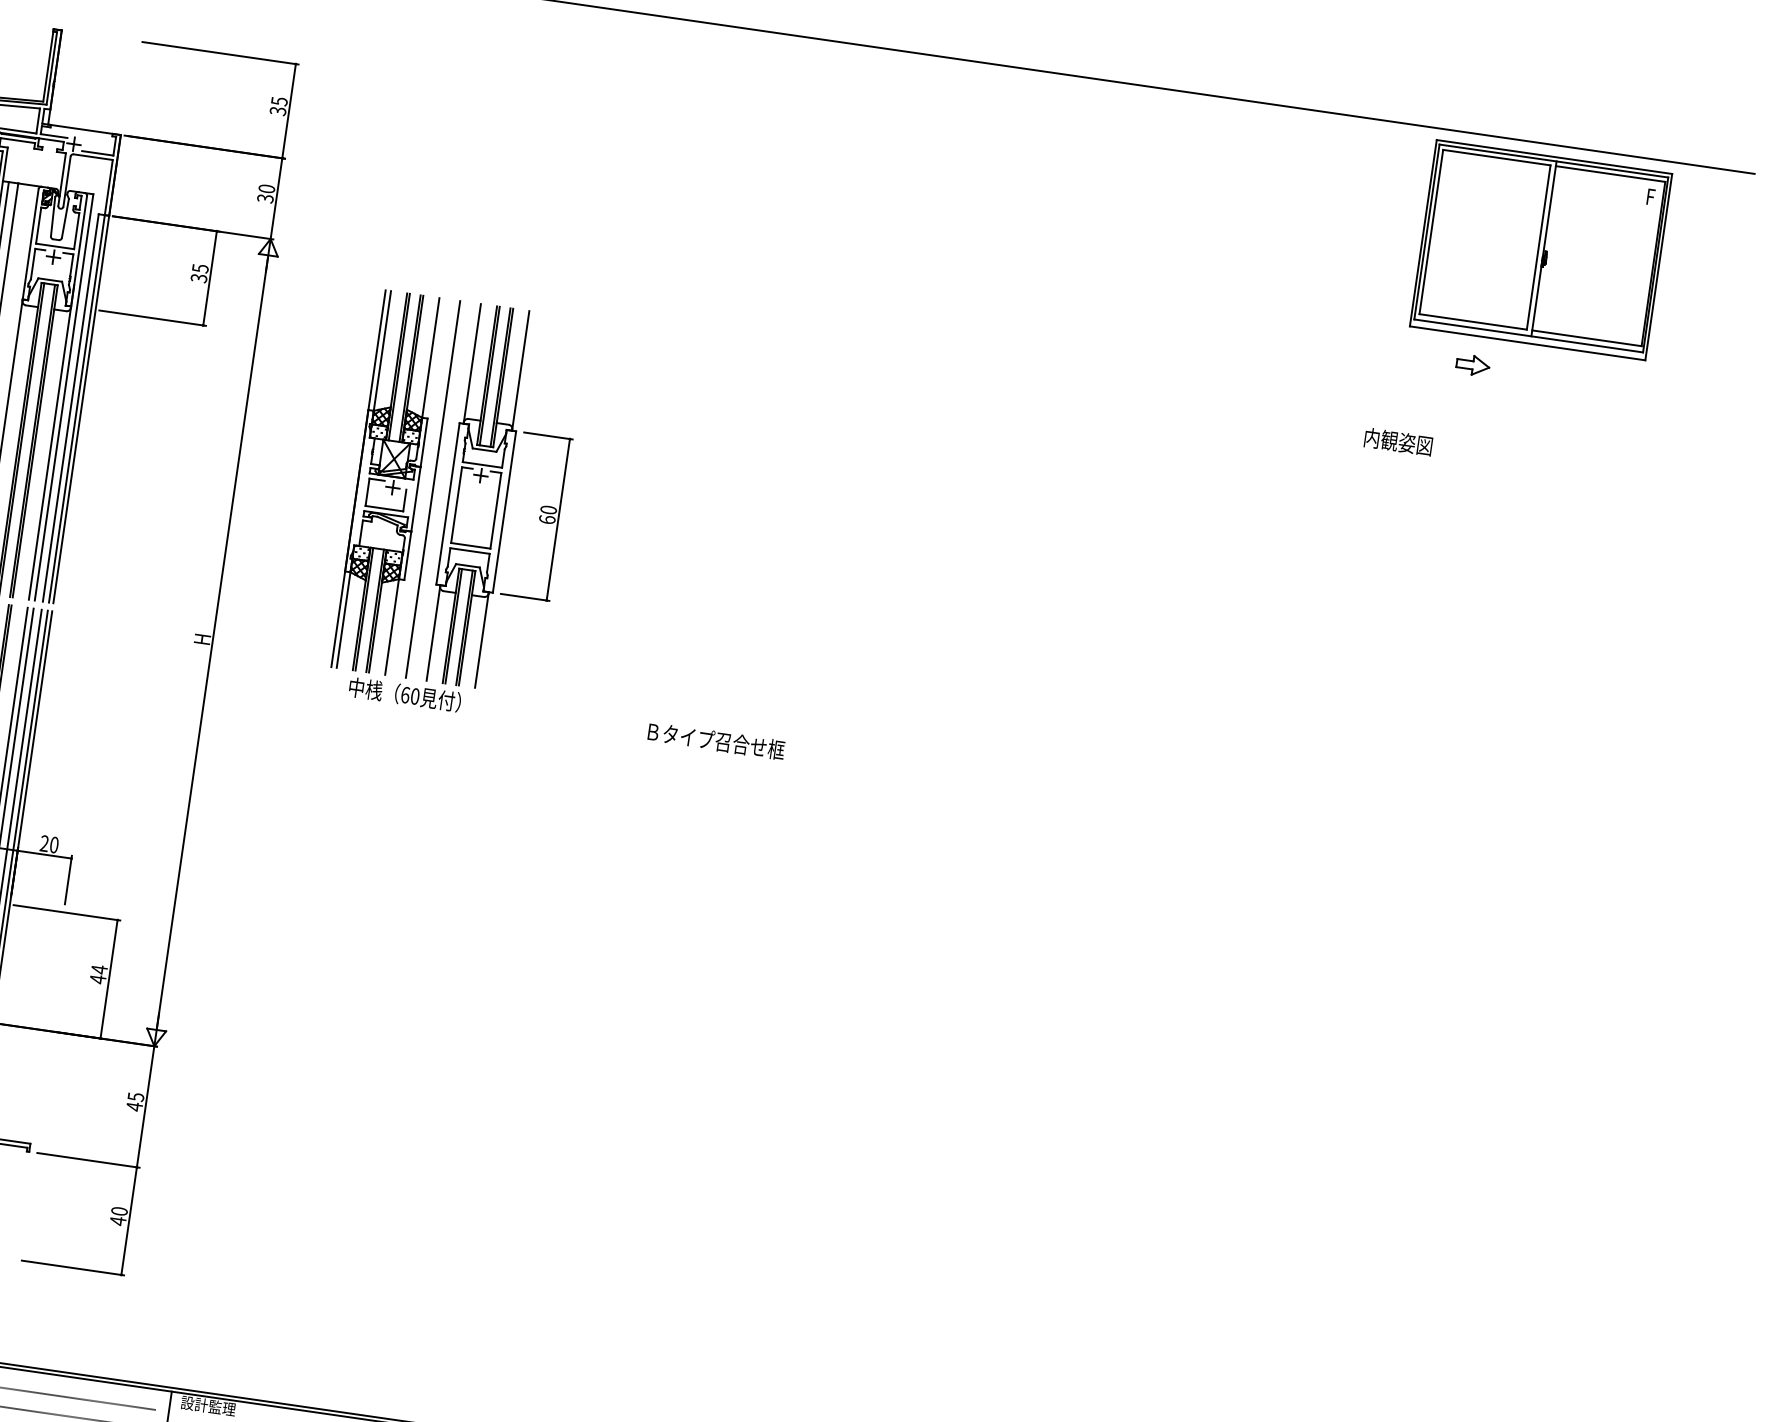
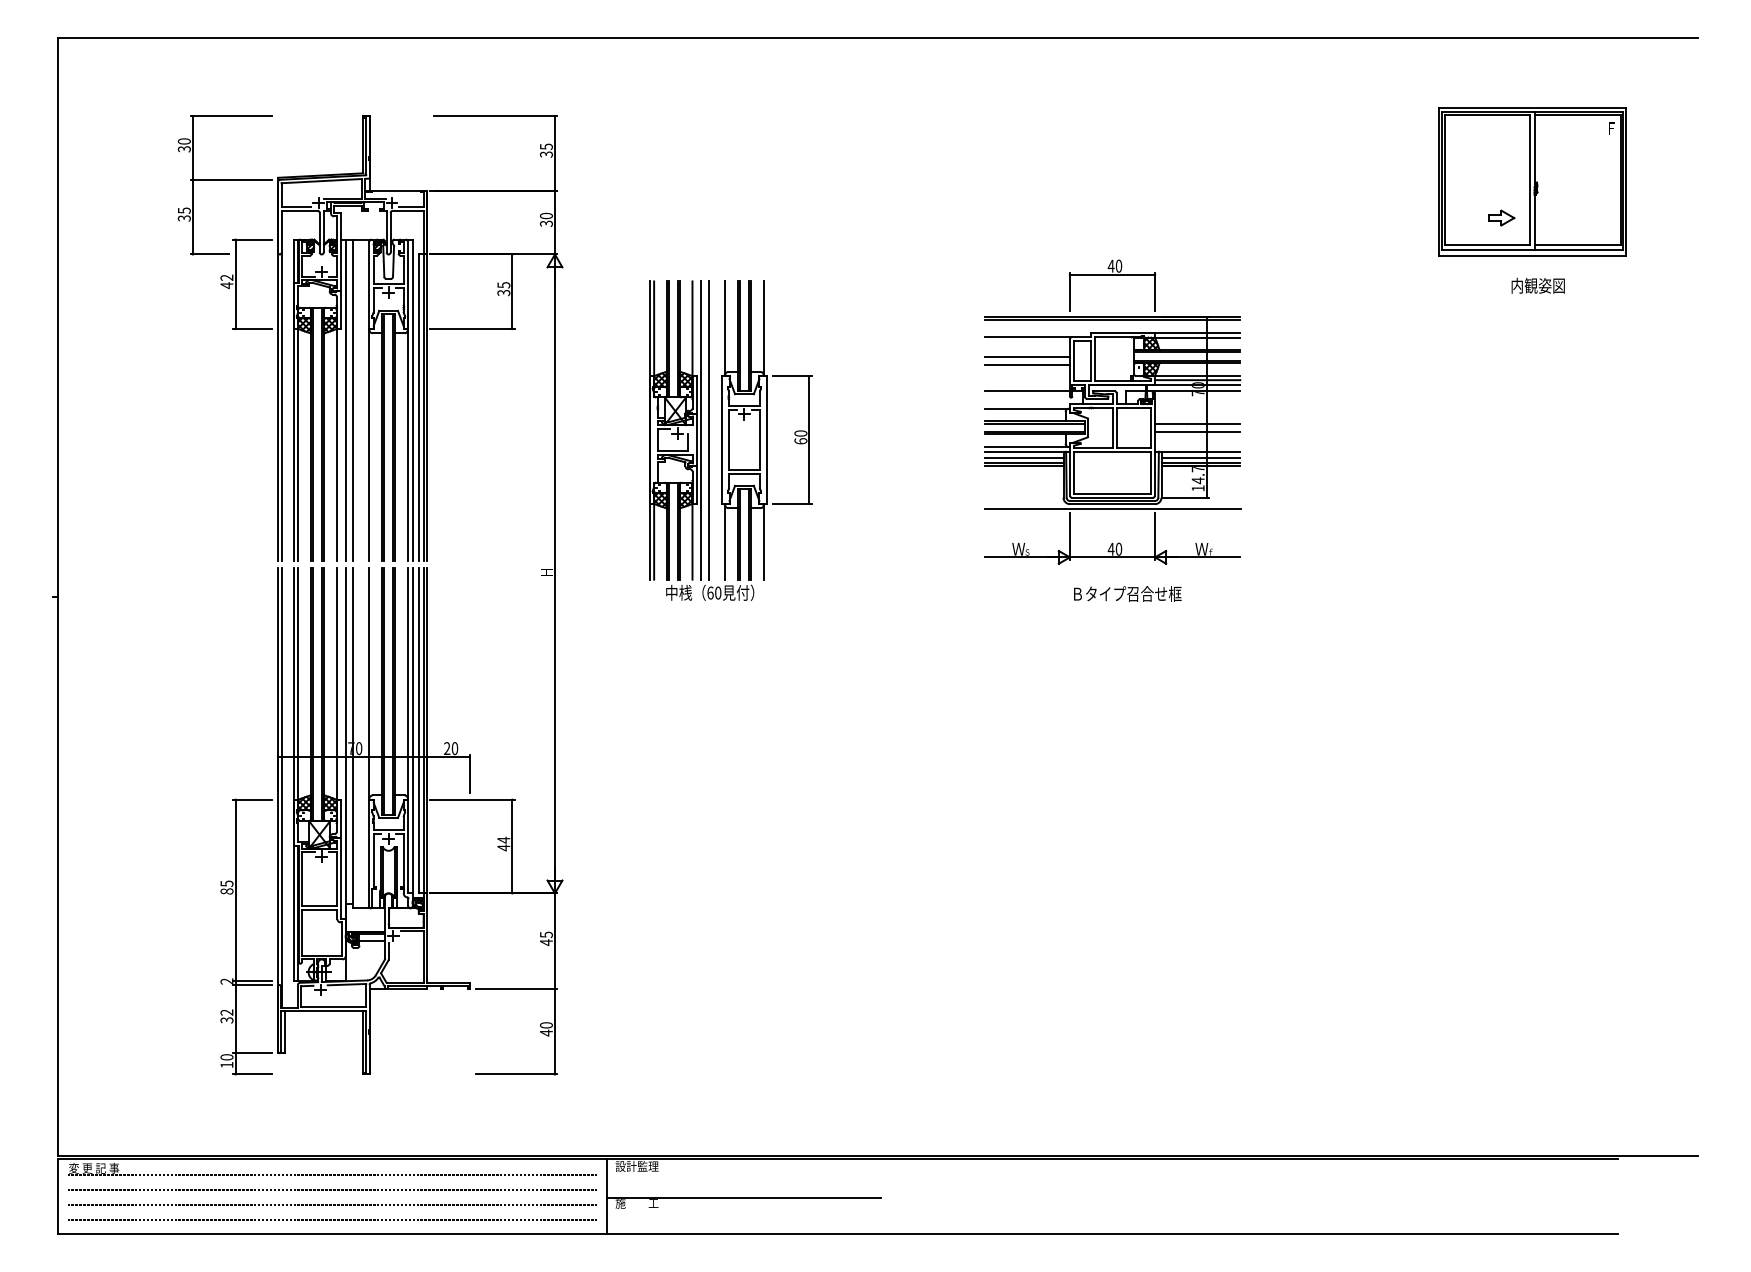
part: (1541, 249) -> (1532, 181), moved
text: (1397, 441) -> (1537, 285), moved
line: (423, 488) -> (701, 430), added
part: (946, 538) -> (1112, 411), added
text: (716, 740) -> (1127, 593), moved

